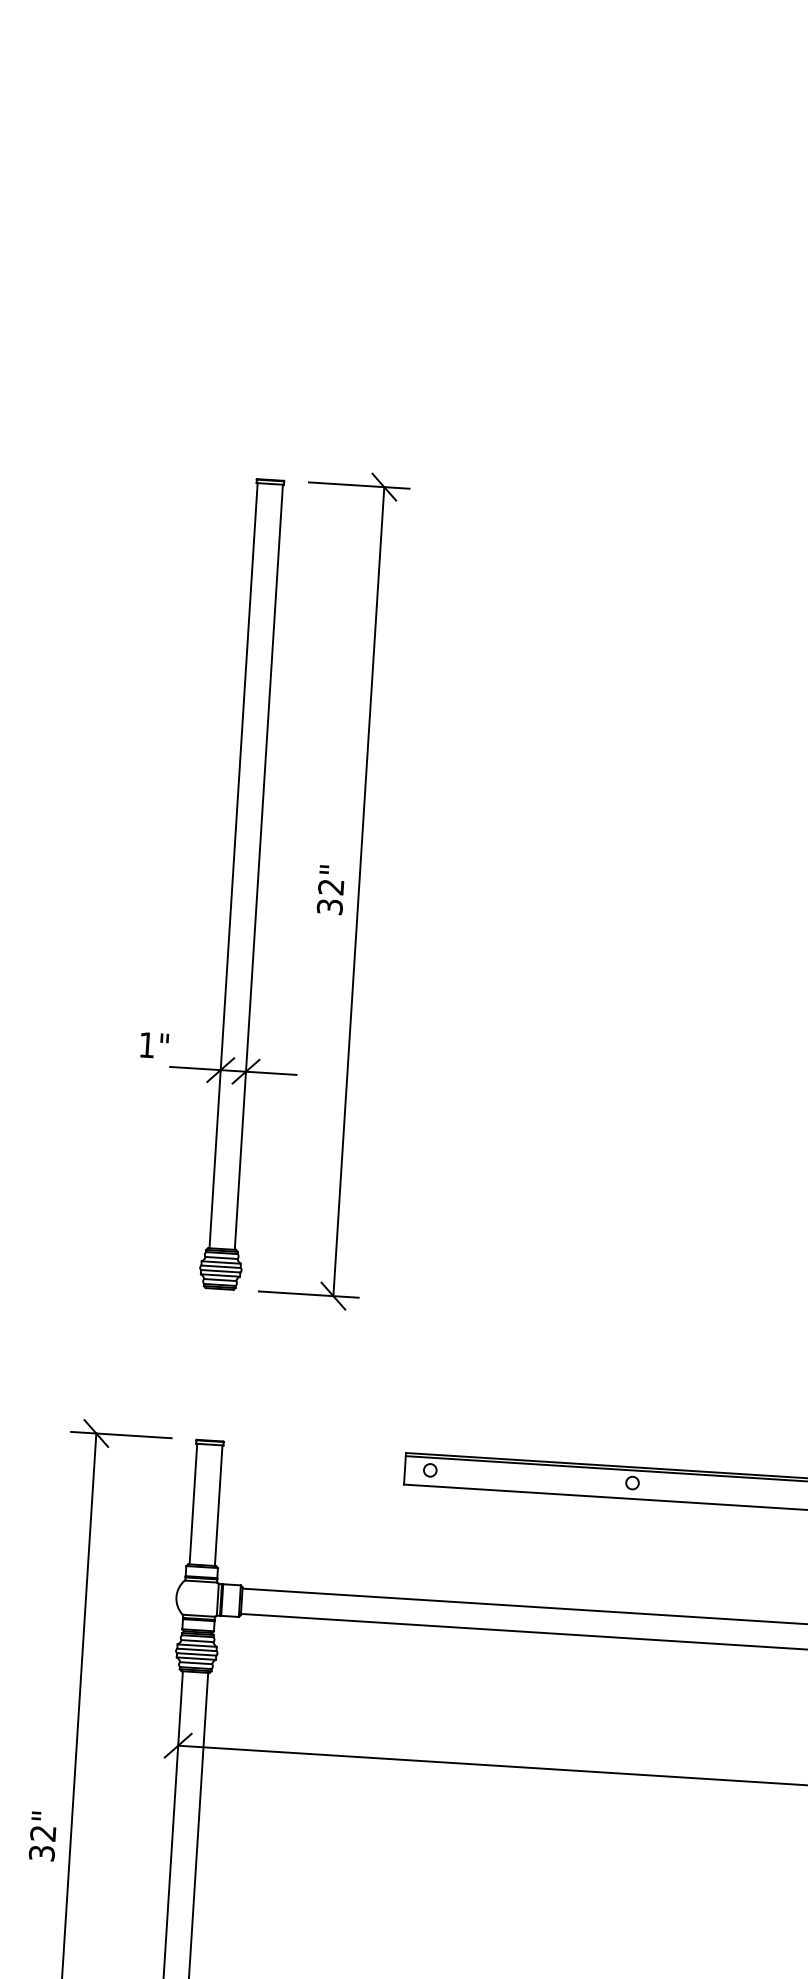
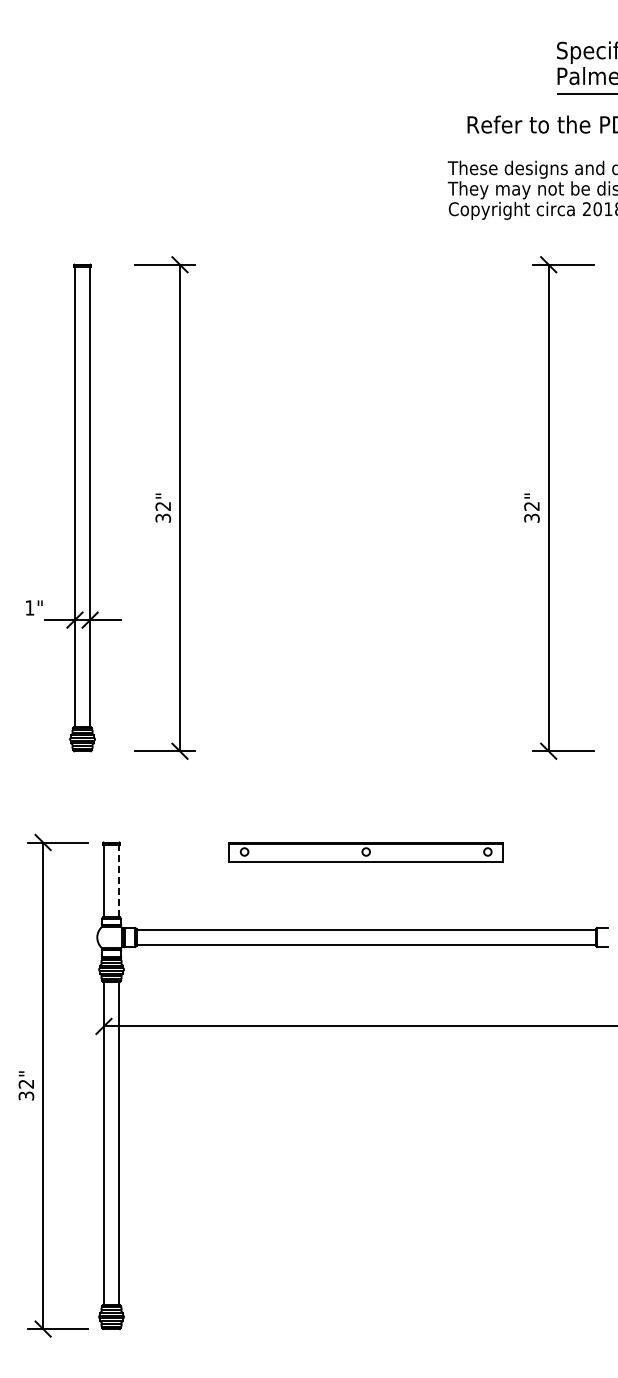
part: (230, 882) -> (73, 507), moved
line: (219, 1504) -> (119, 880), solid -> dashed

